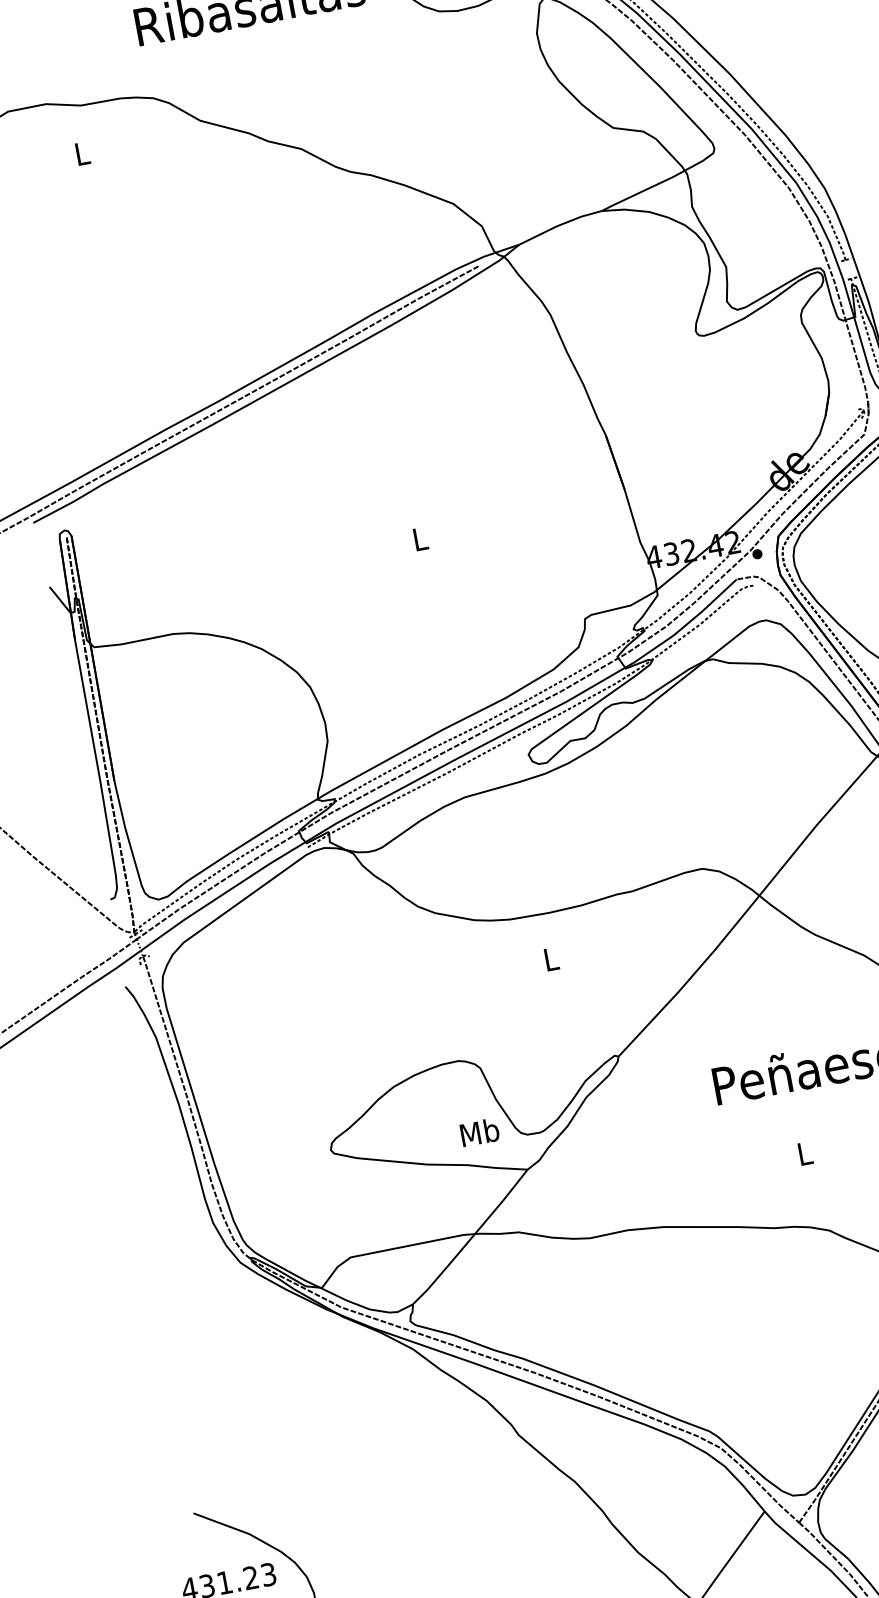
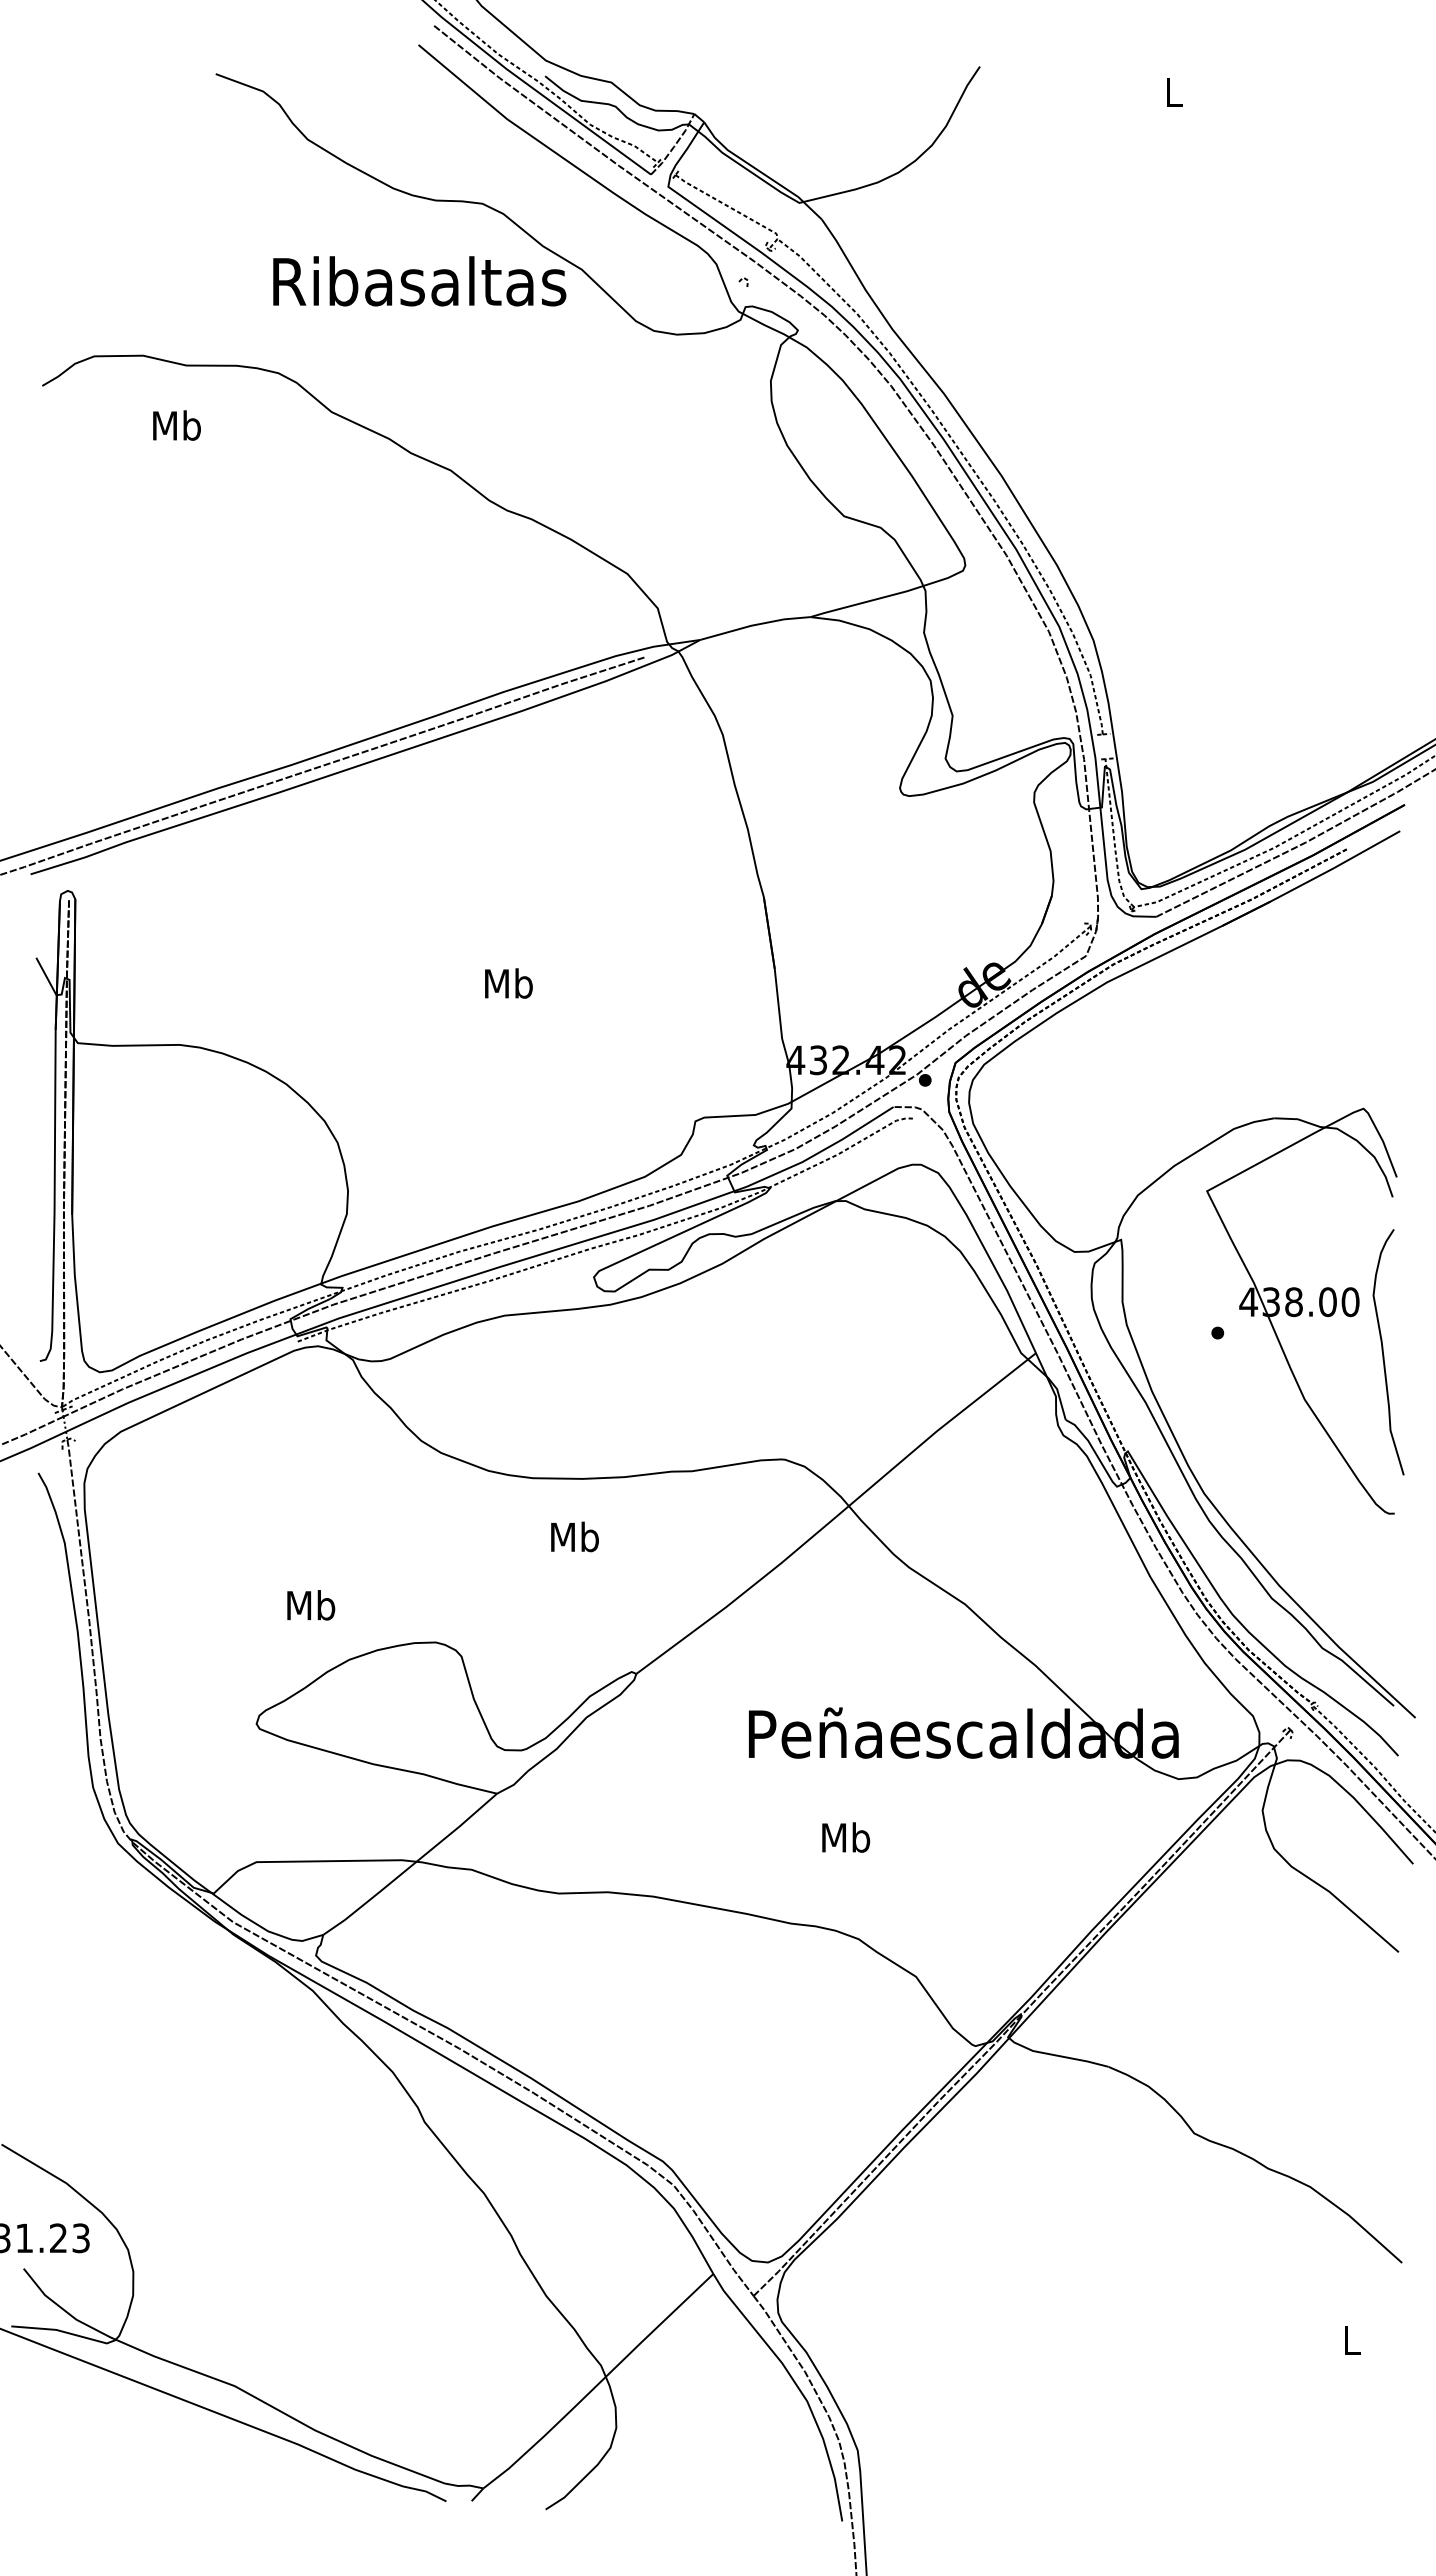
text: (81, 153) -> (176, 425), L -> Mb
text: (419, 538) -> (508, 983), L -> Mb
text: (550, 958) -> (574, 1536), L -> Mb
text: (480, 1132) -> (311, 1605), moved
text: (805, 1153) -> (846, 1837), L -> Mb

